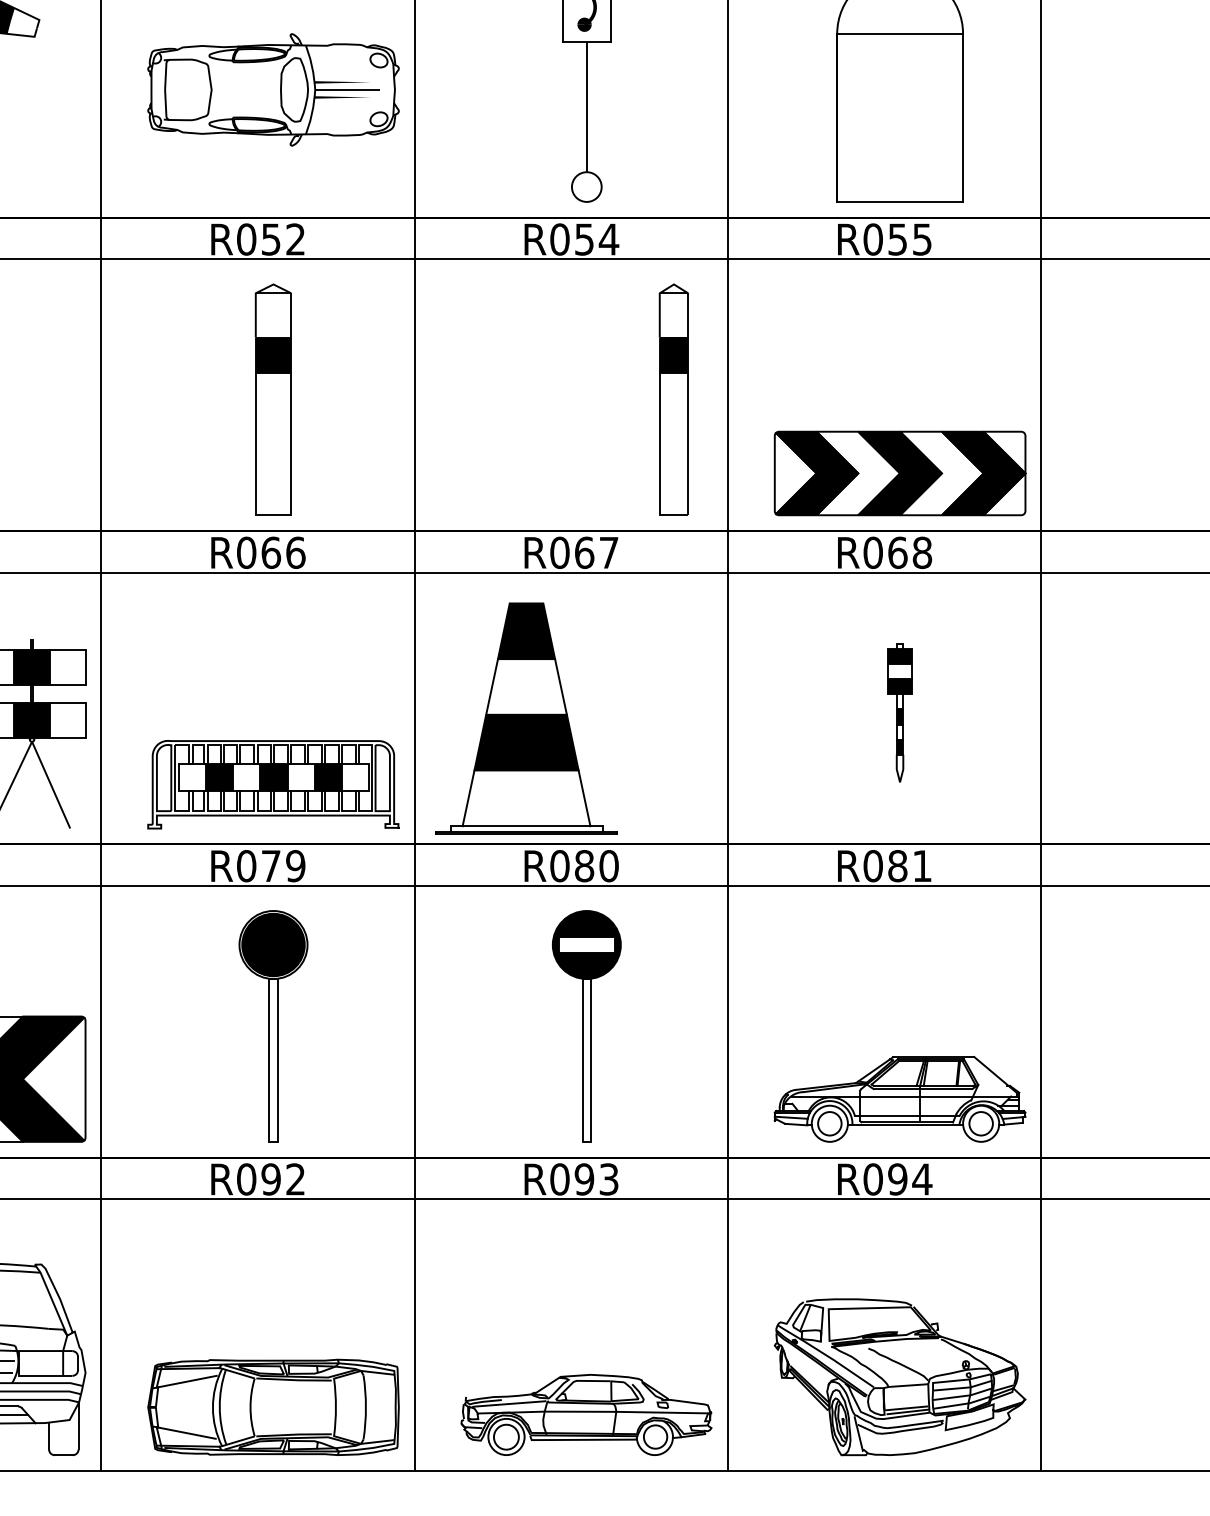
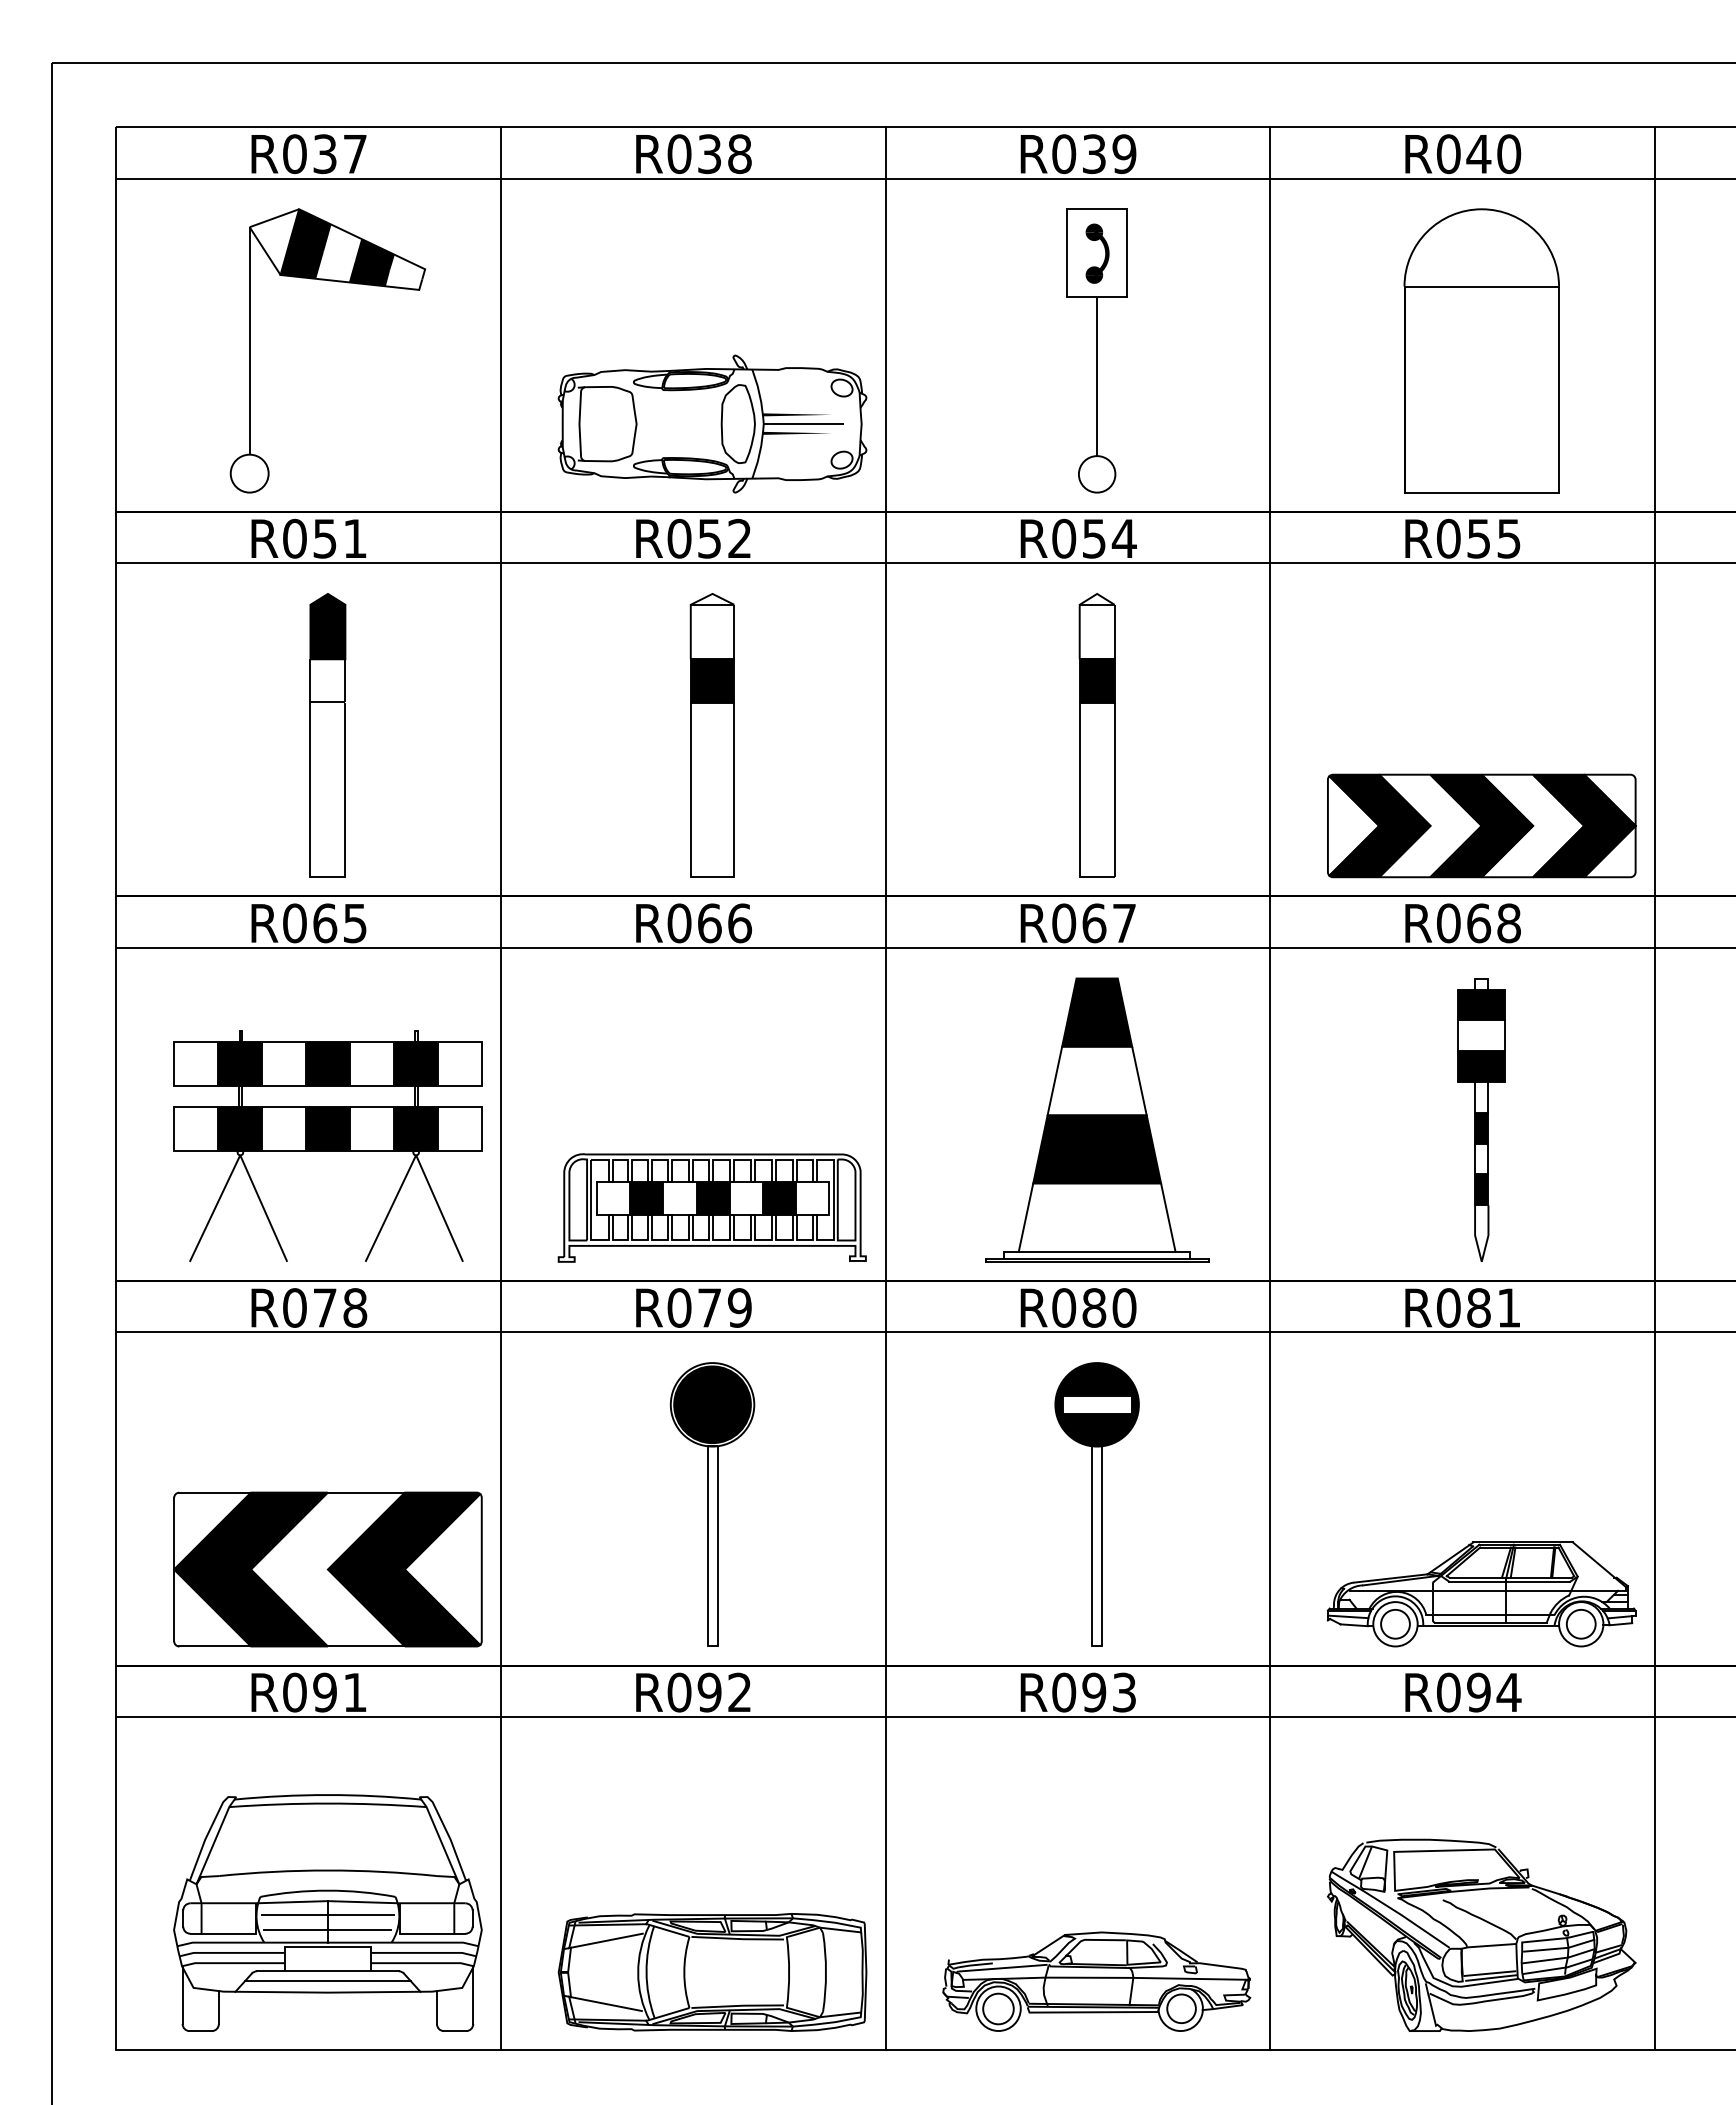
part: (273, 89) -> (712, 423), moved
part: (673, 399) -> (1096, 735), moved
part: (899, 712) -> (1481, 1119), size x1.67
part: (526, 718) -> (1097, 1119), moved

